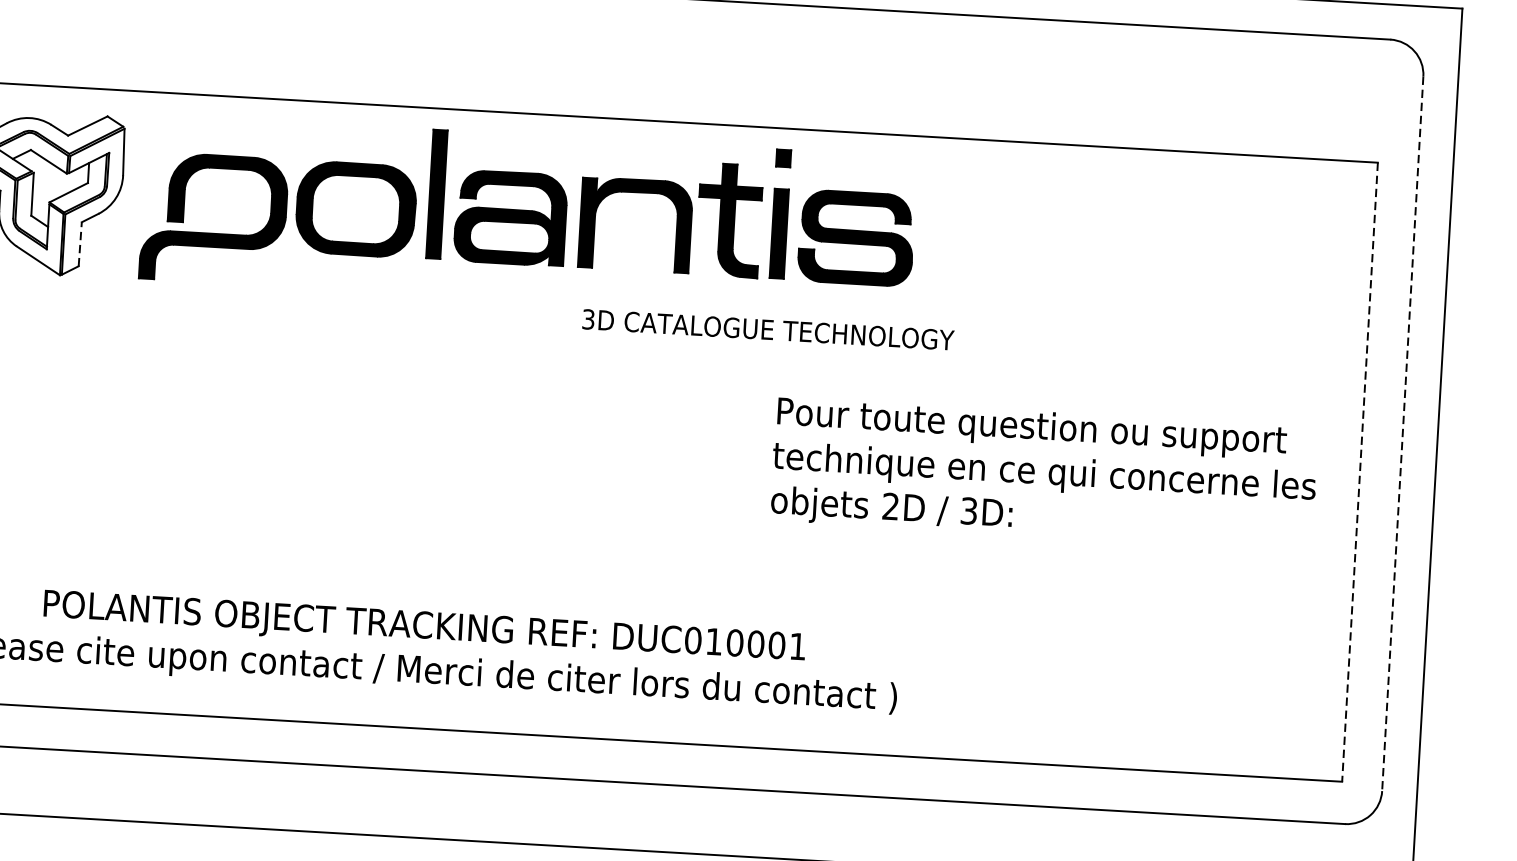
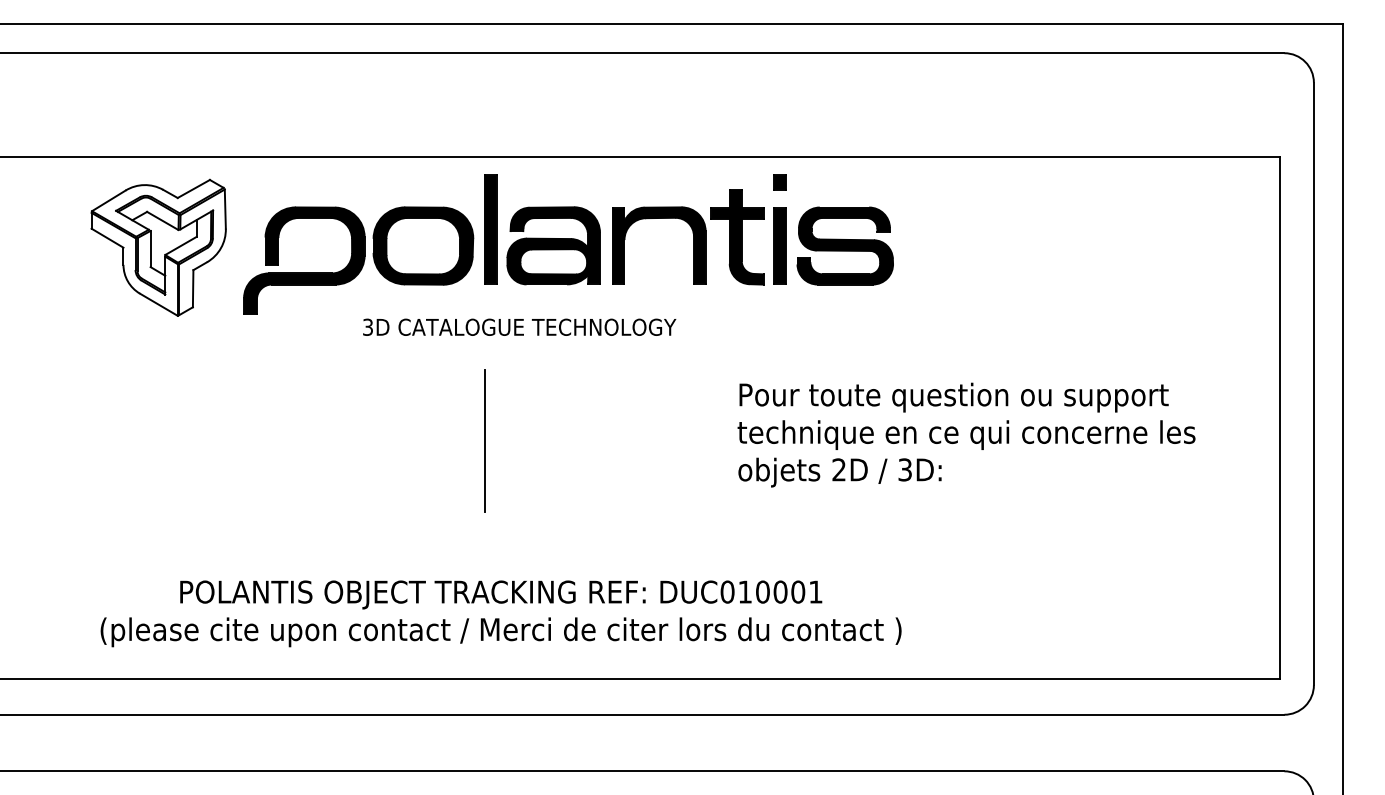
line: (80, 244) -> (193, 288), dashed -> solid
text: (768, 328) -> (519, 326), moved
line: (1402, 434) -> (1313, 384), dashed -> solid
line: (415, 444) -> (484, 440), added
line: (1359, 472) -> (1279, 418), dashed -> solid
text: (1044, 473) -> (966, 434), moved

